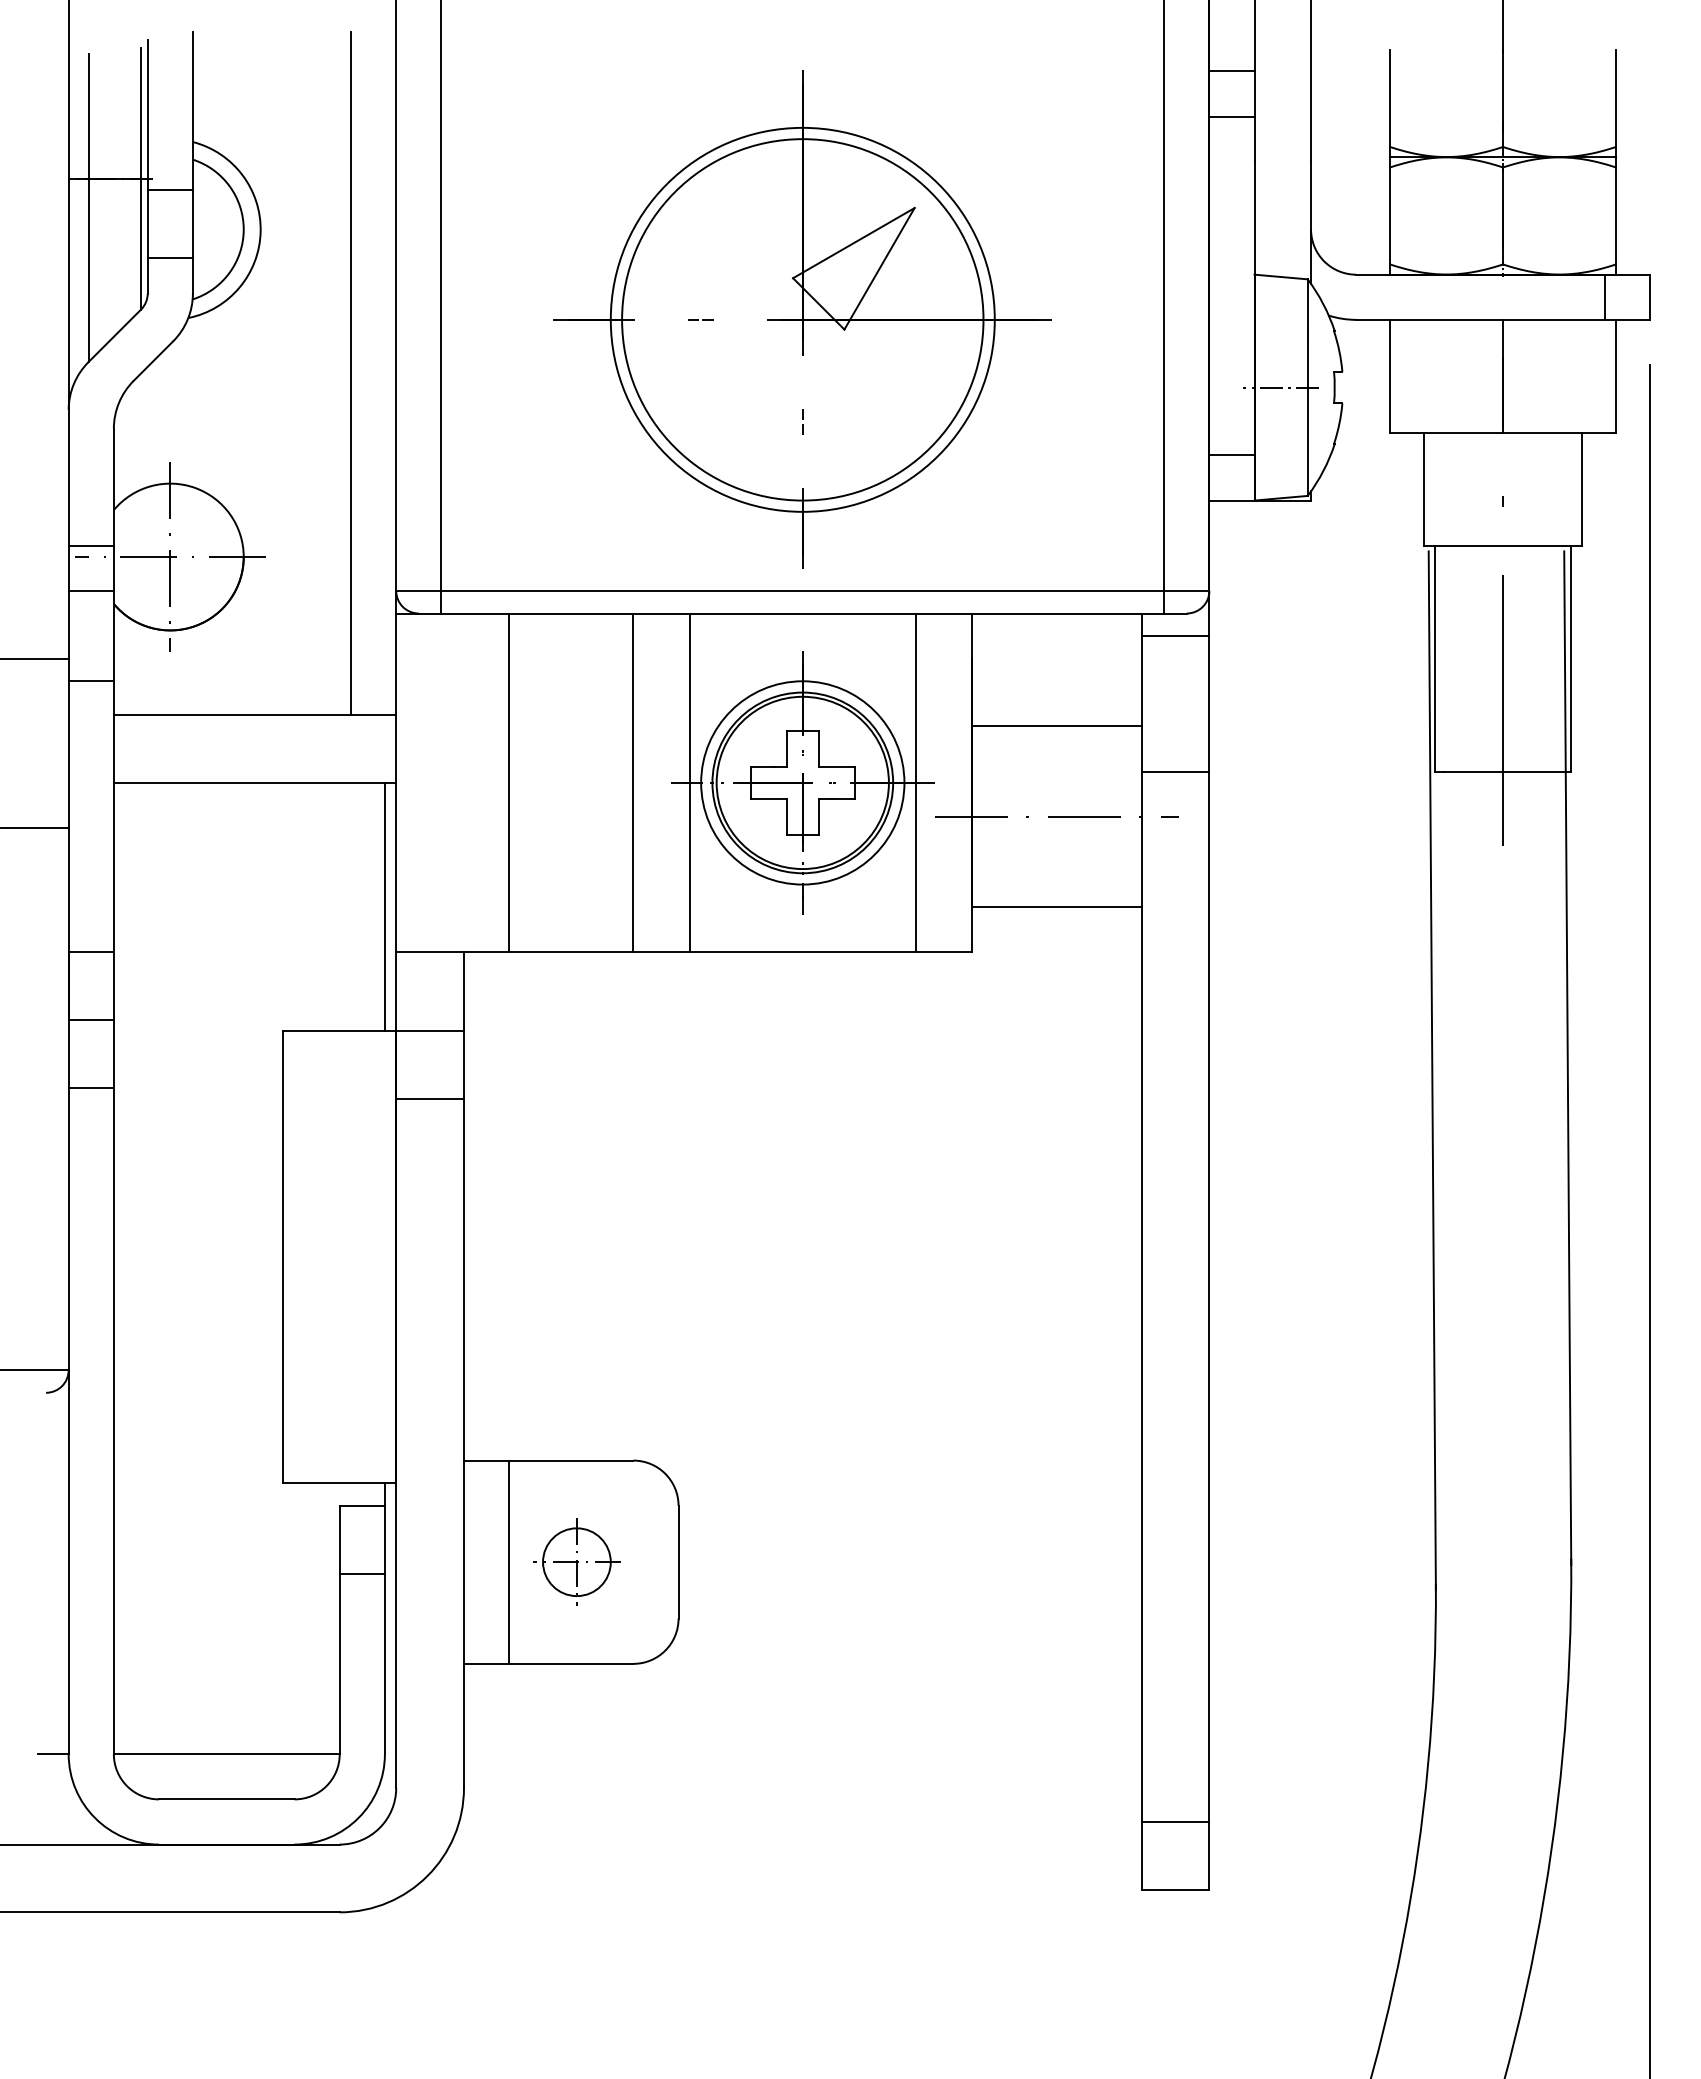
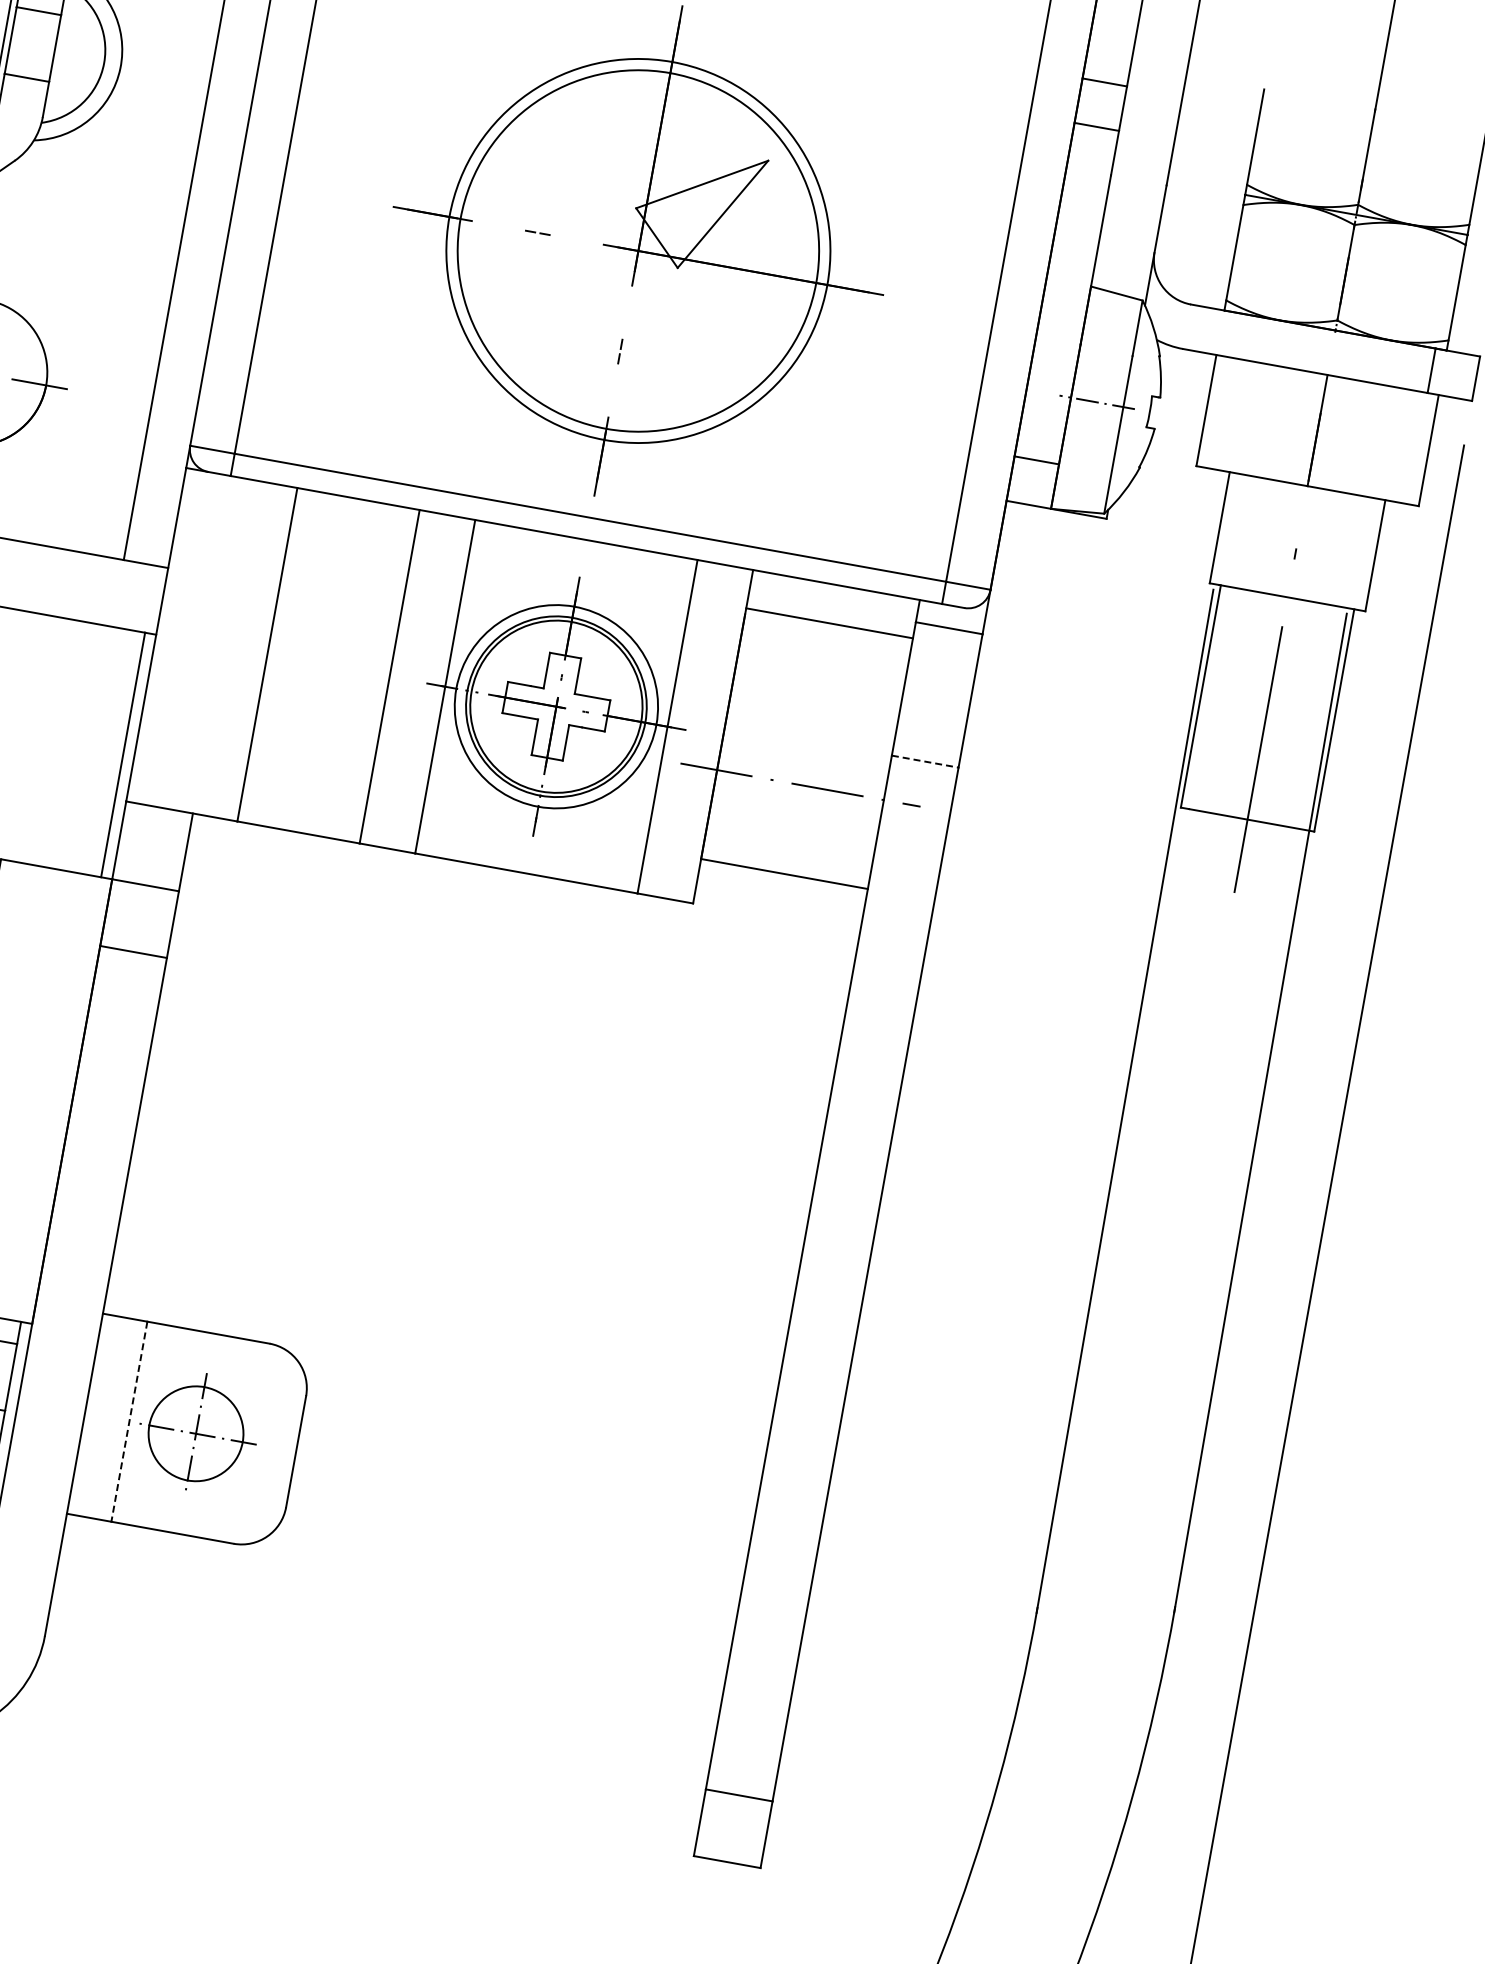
line: (1056, 726) -> (829, 623), moved
line: (1175, 771) -> (925, 761), solid -> dashed
part: (576, 1561) -> (195, 1432), size x1.4
line: (509, 1562) -> (129, 1422), solid -> dashed

